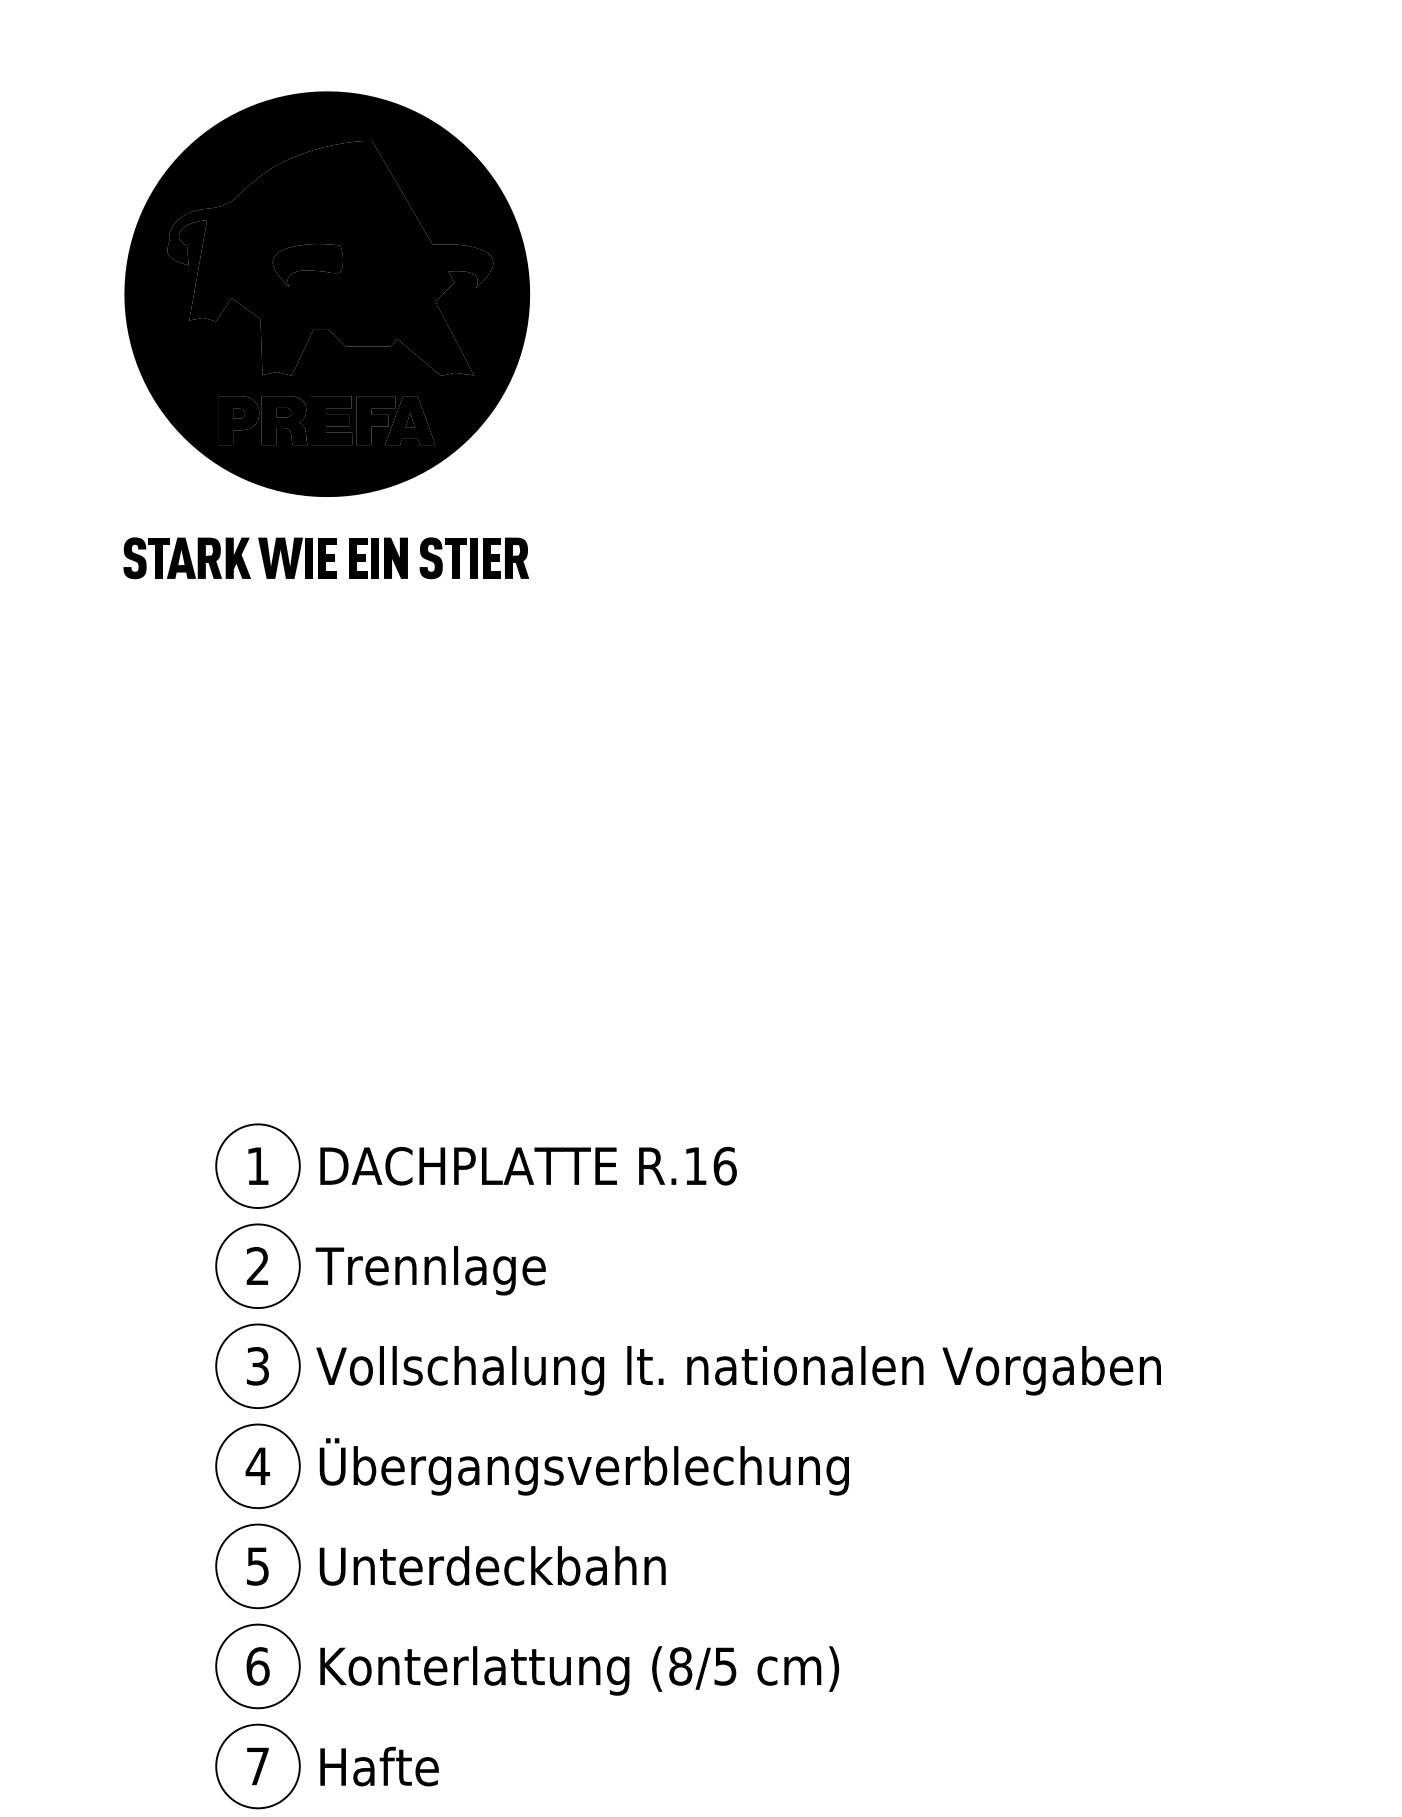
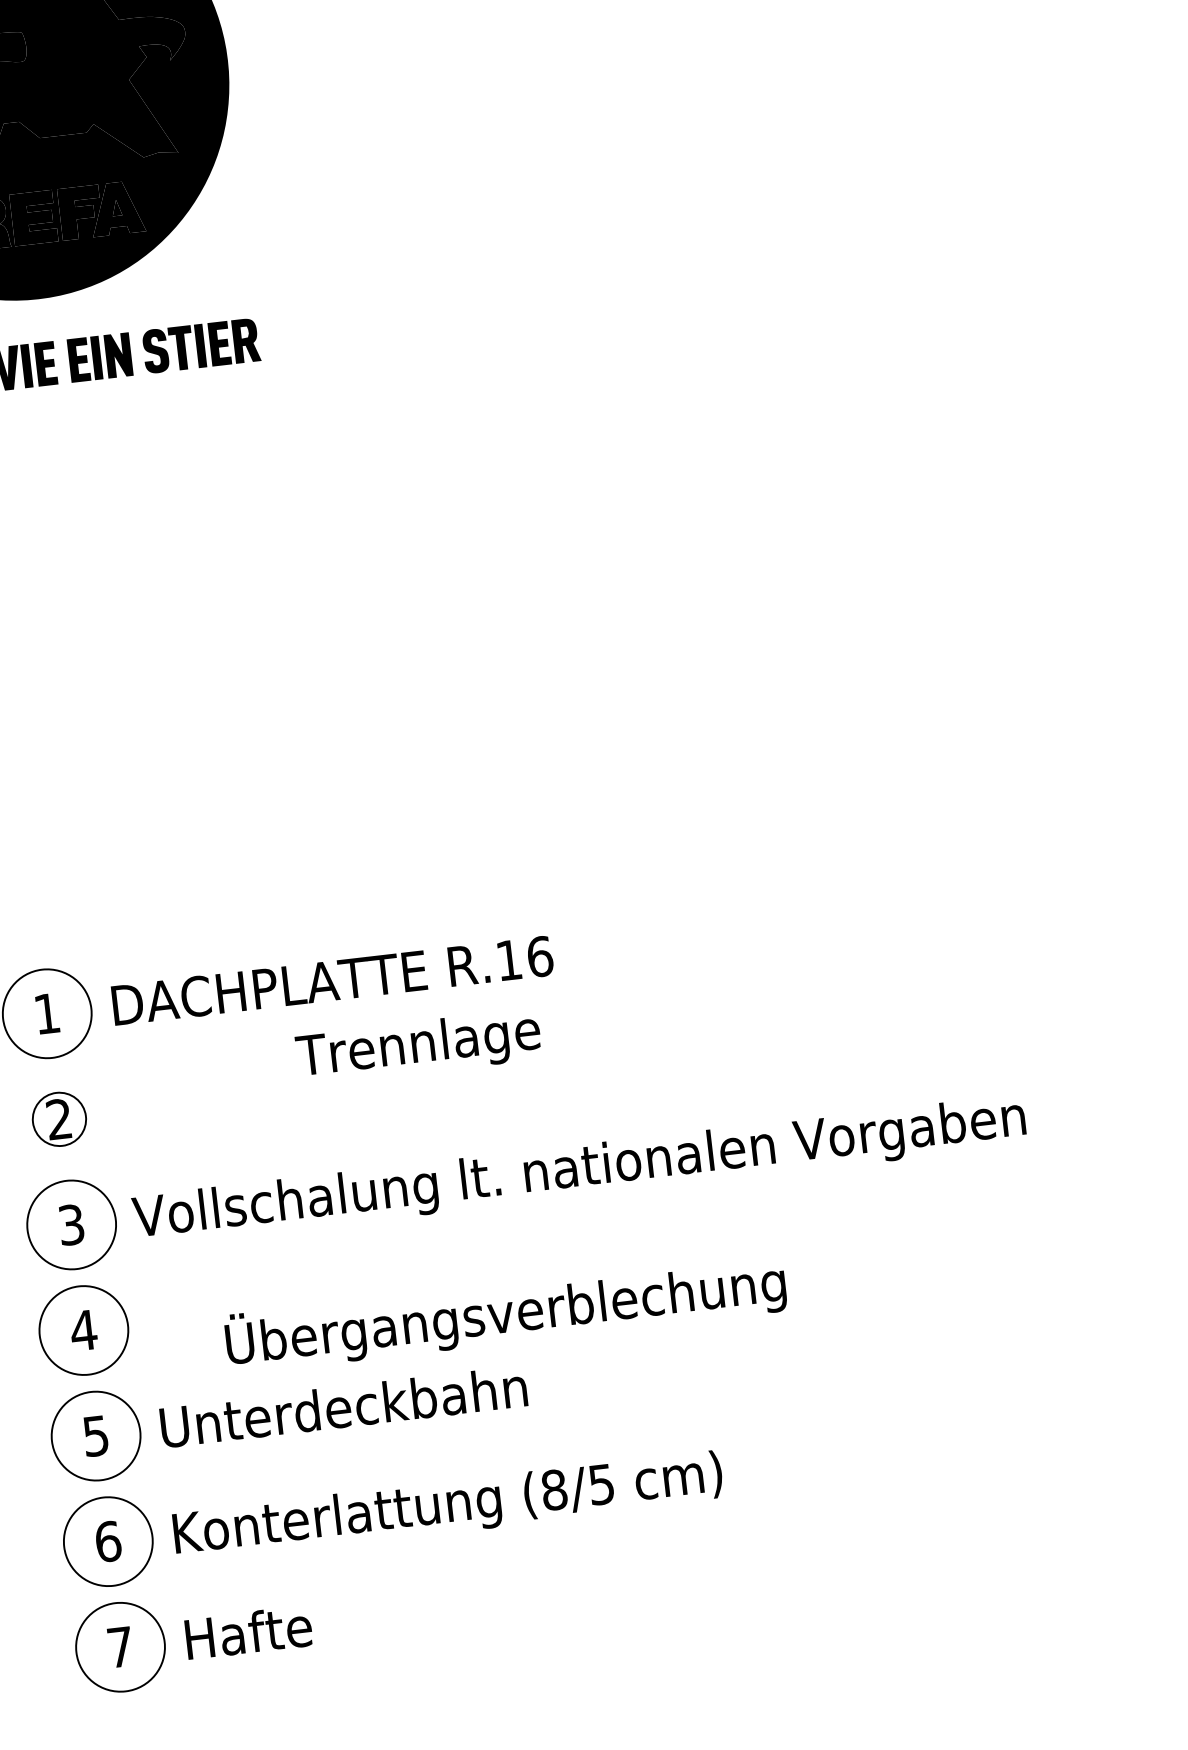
circle: (257, 1266) -> (58, 1119), size x0.6
text: (430, 1270) -> (418, 1047), moved
text: (583, 1466) -> (504, 1313), moved

